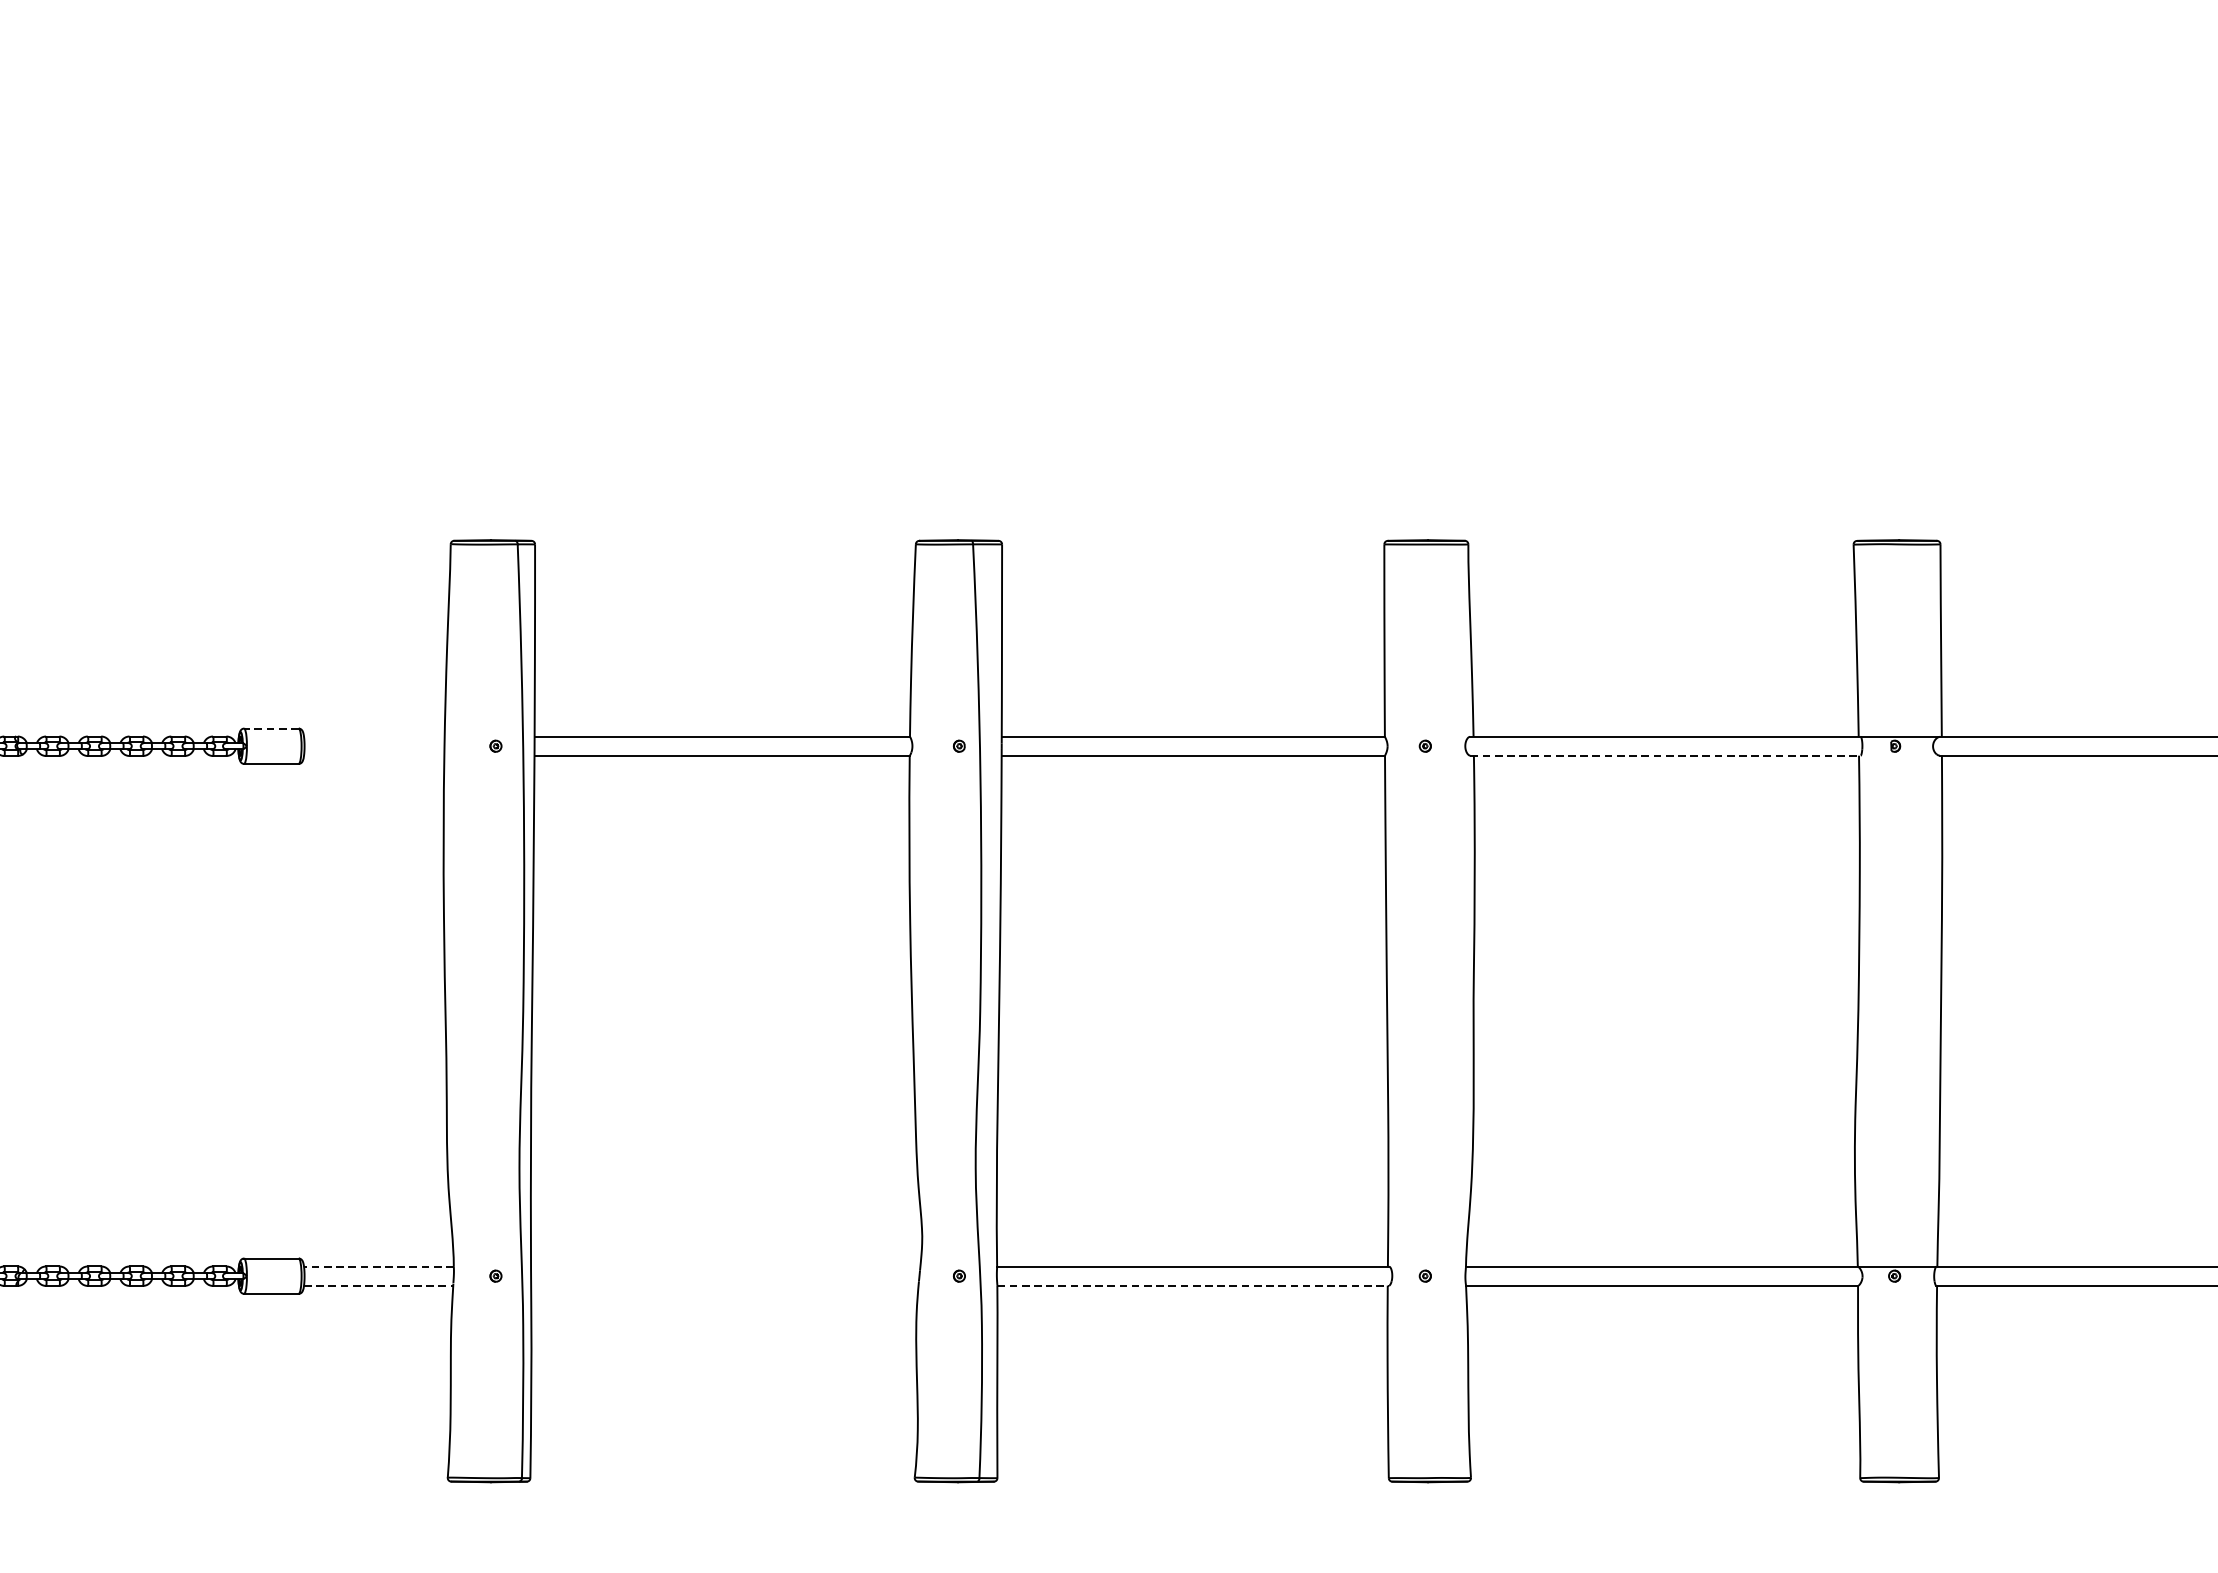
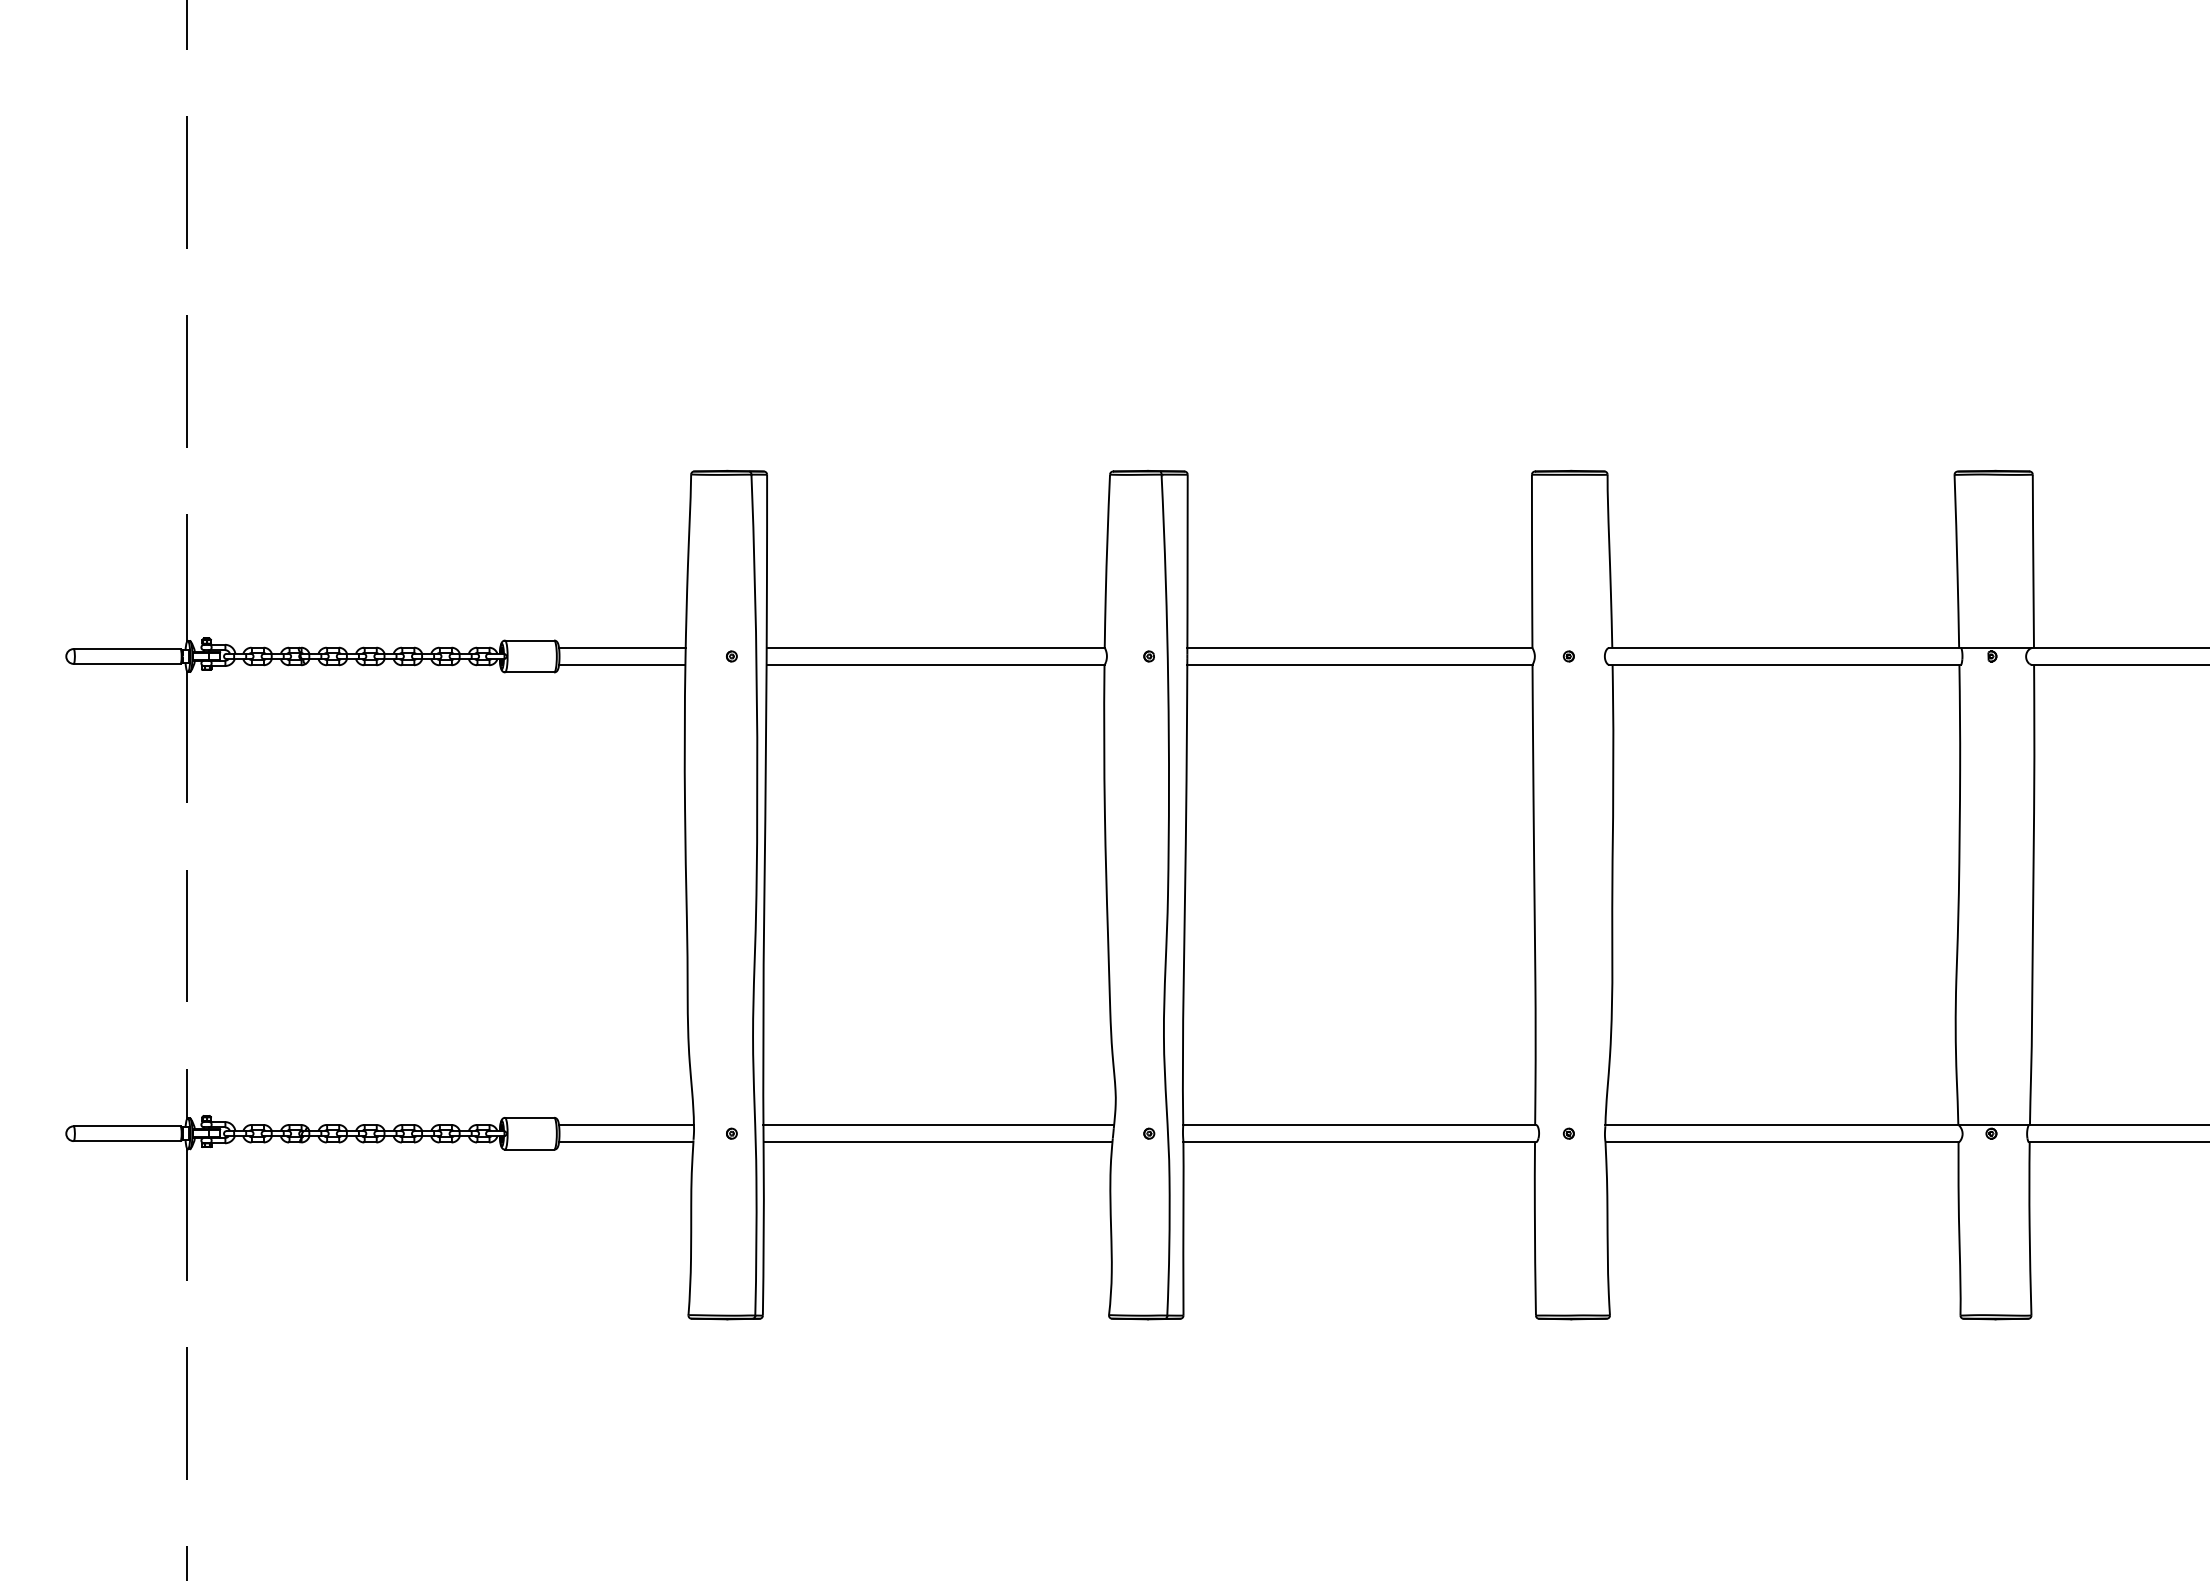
line: (271, 728) -> (529, 640), dashed -> solid
line: (374, 737) -> (622, 648), added
line: (374, 755) -> (622, 664), added
line: (1665, 755) -> (1785, 664), dashed -> solid
line: (377, 1267) -> (625, 1125), dashed -> solid
line: (725, 1267) -> (938, 1125), added
line: (378, 1285) -> (626, 1142), dashed -> solid
line: (724, 1285) -> (937, 1142), added
line: (1193, 1285) -> (1360, 1142), dashed -> solid

